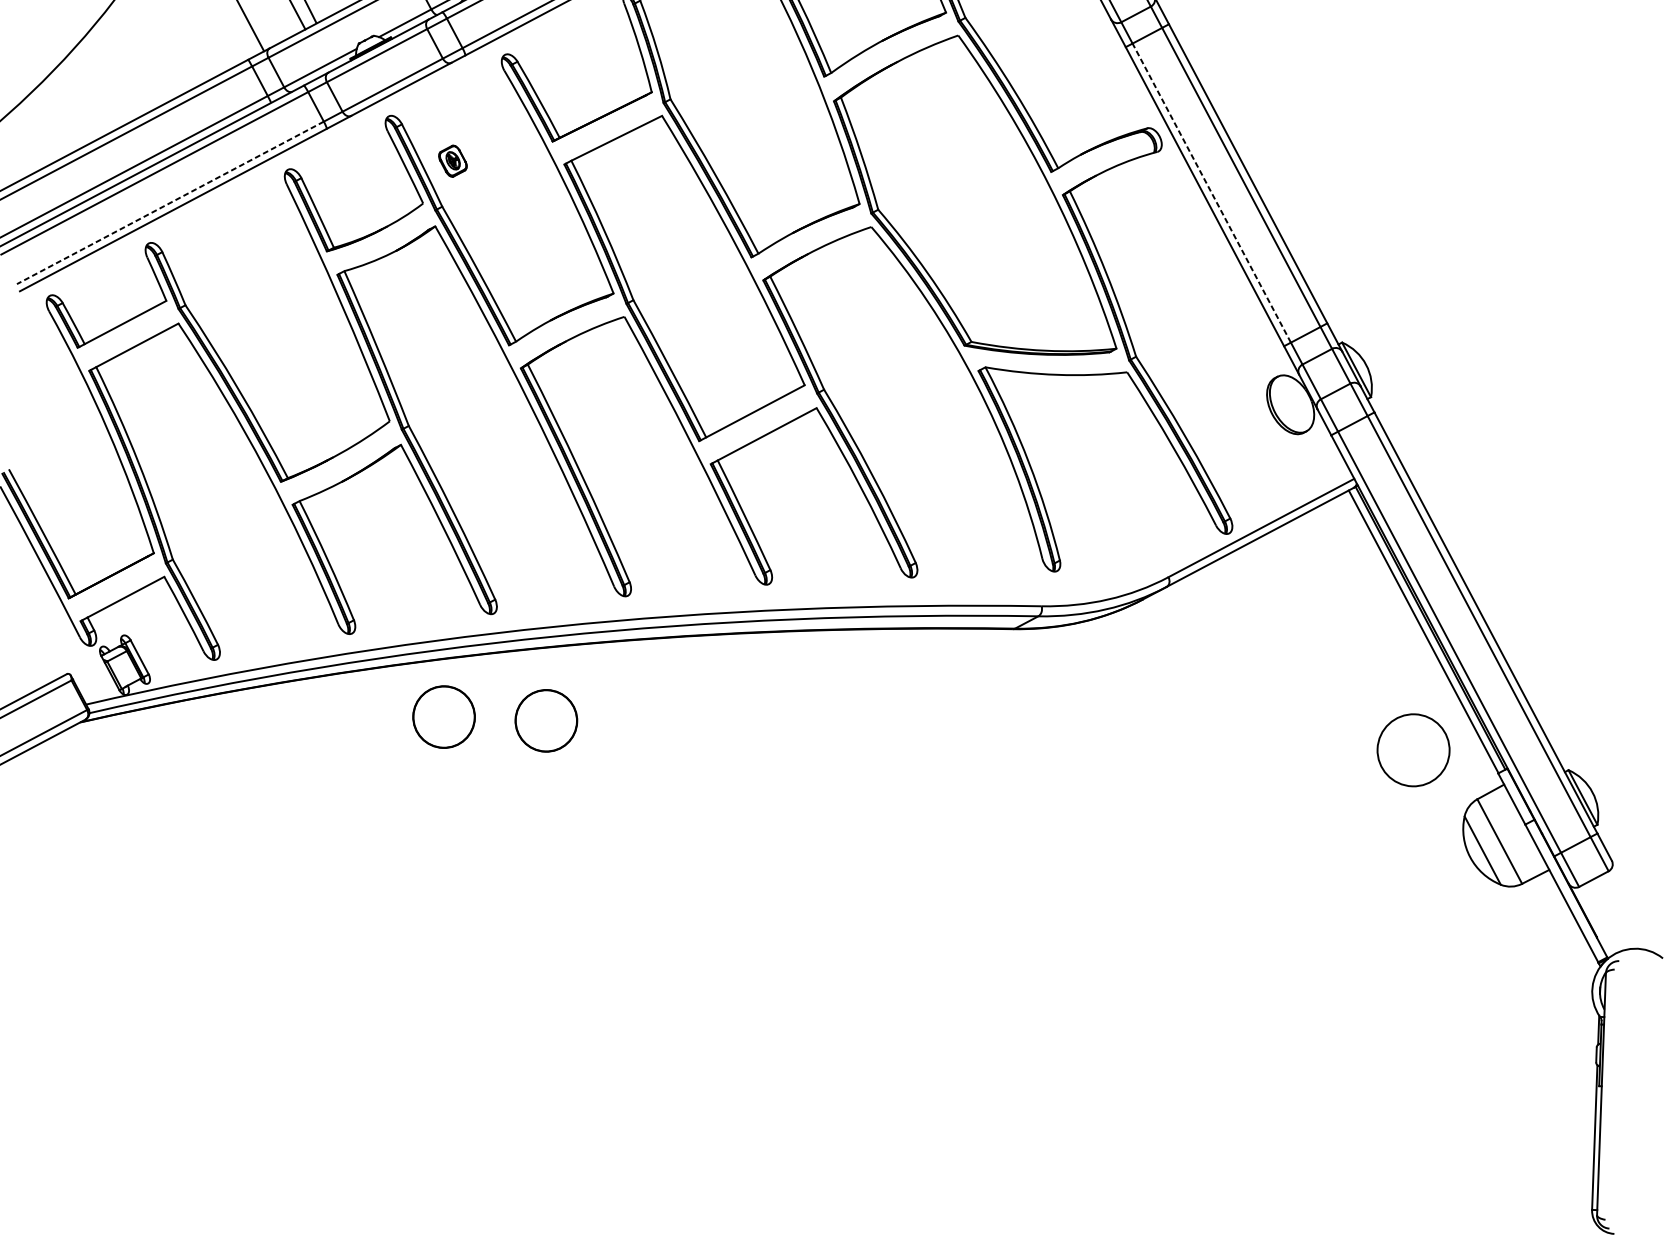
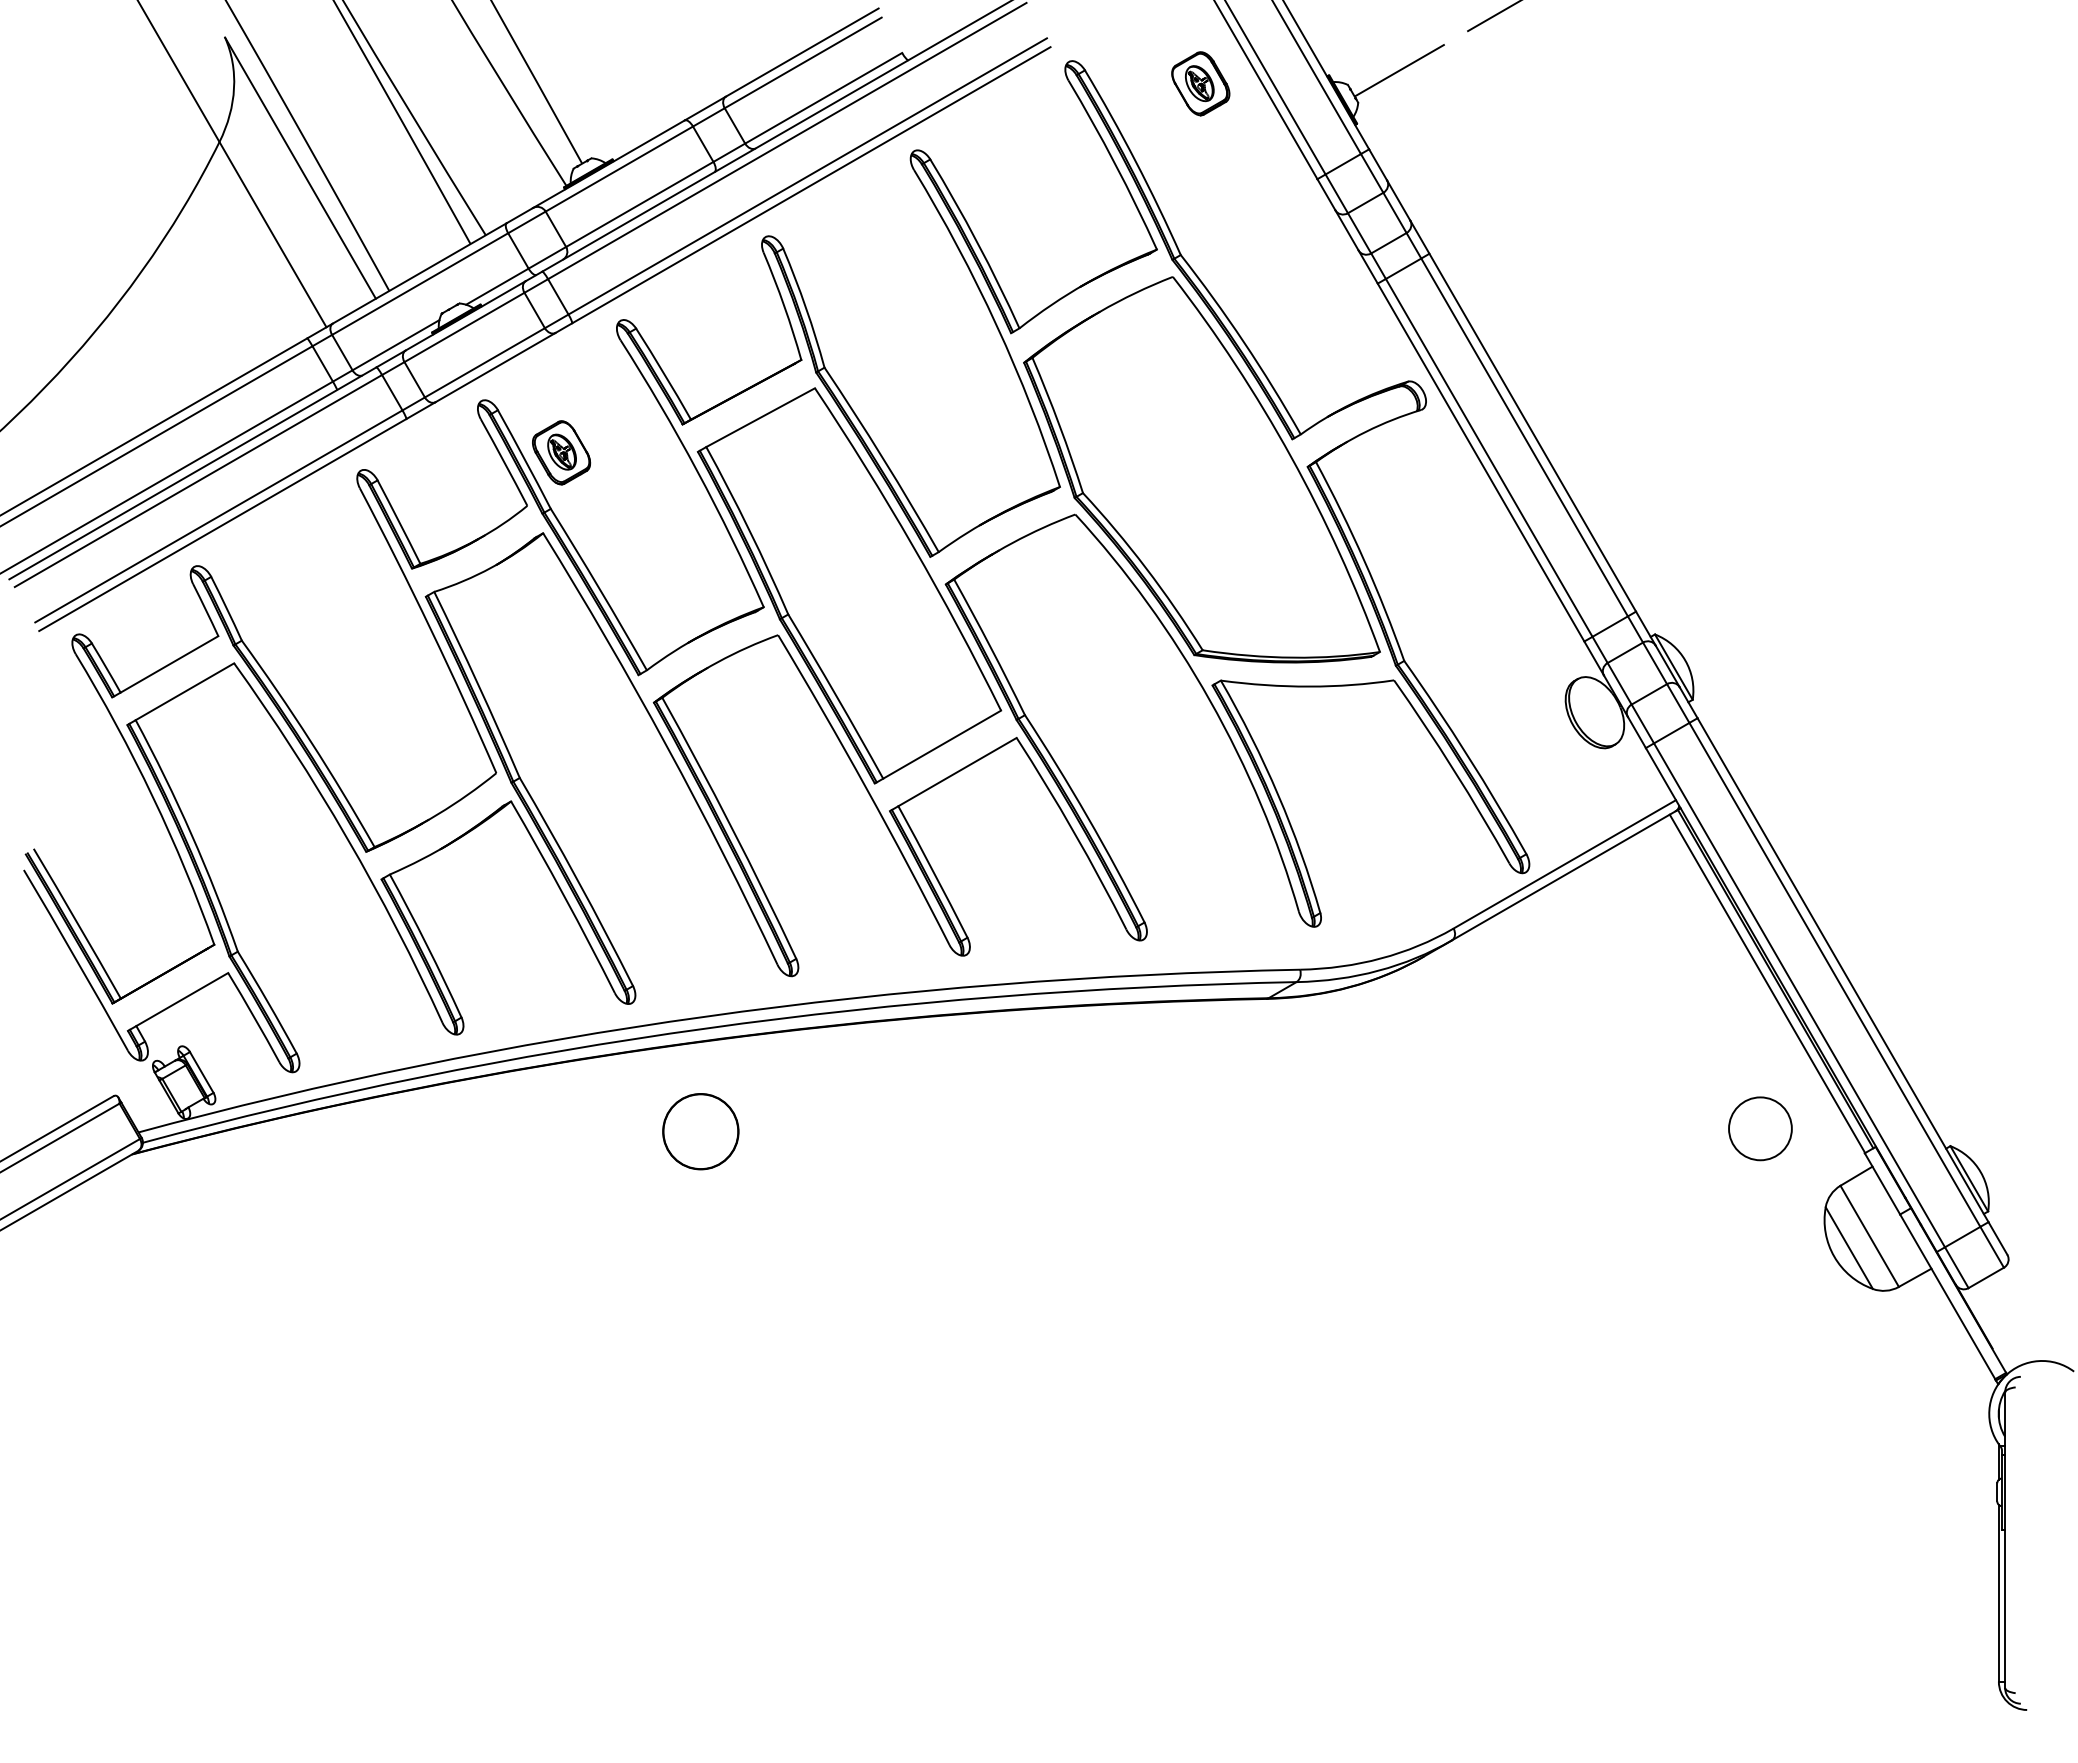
part: (452, 160) -> (561, 452), size x1.67
line: (1211, 192) -> (1489, 457), dashed -> solid
line: (170, 202) -> (218, 516), dashed -> solid
circle: (443, 716) -> (575, 1131), removed
circle: (1413, 750) -> (1760, 1128), size x0.71

